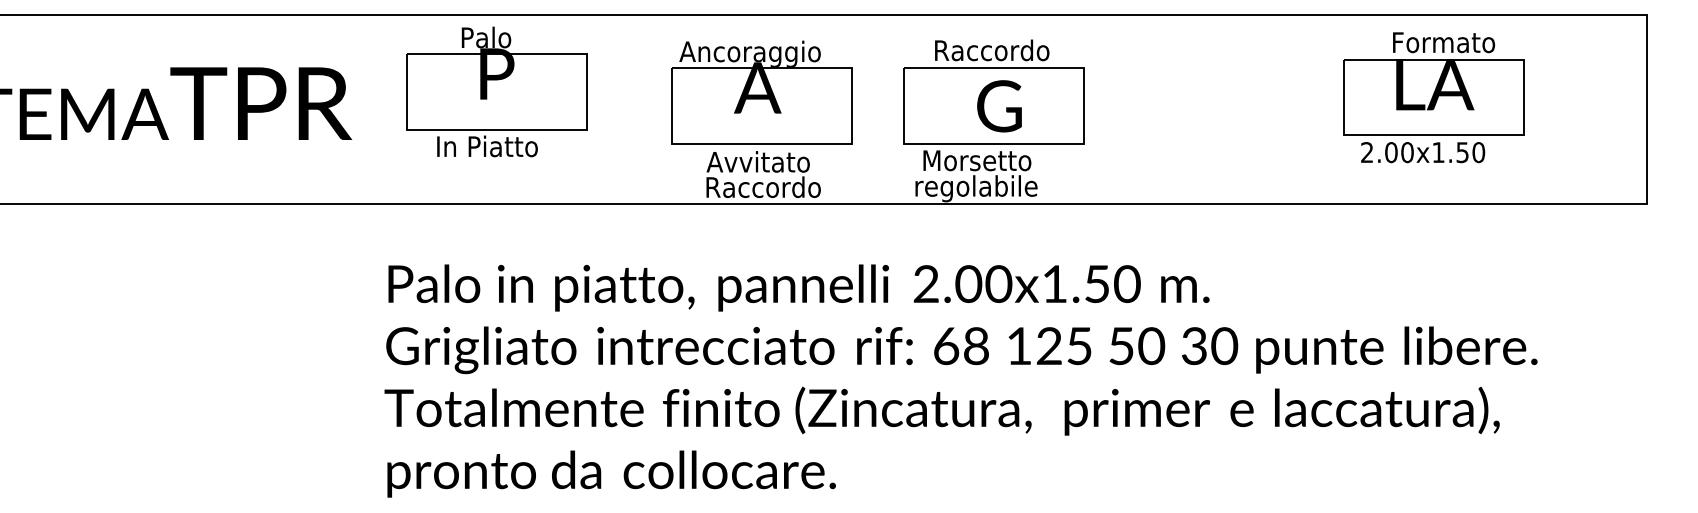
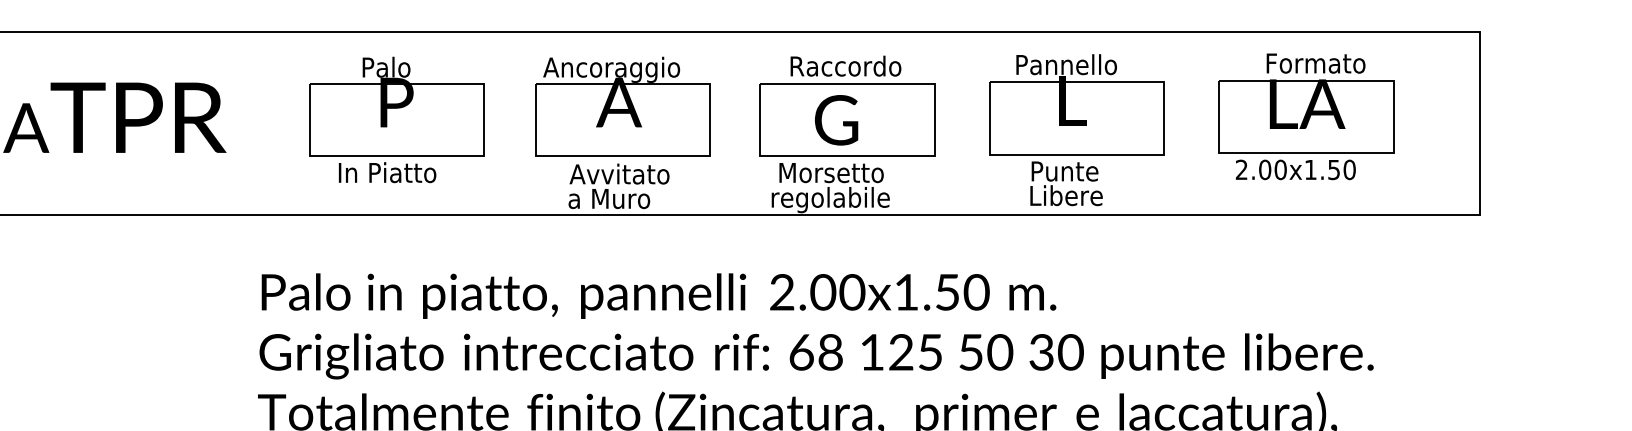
part: (496, 91) -> (396, 119), moved
part: (1433, 97) -> (1305, 116), moved
text: (999, 106) -> (836, 120), moved
part: (1230, 116) -> (1076, 130), added
text: (762, 187) -> (623, 198), Raccordo -> a Muro

